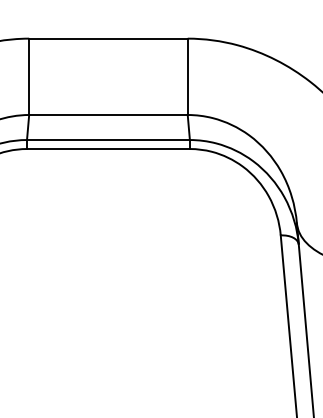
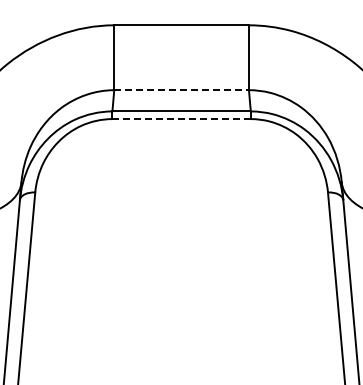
line: (109, 115) -> (182, 90), solid -> dashed
line: (109, 149) -> (182, 119), solid -> dashed

